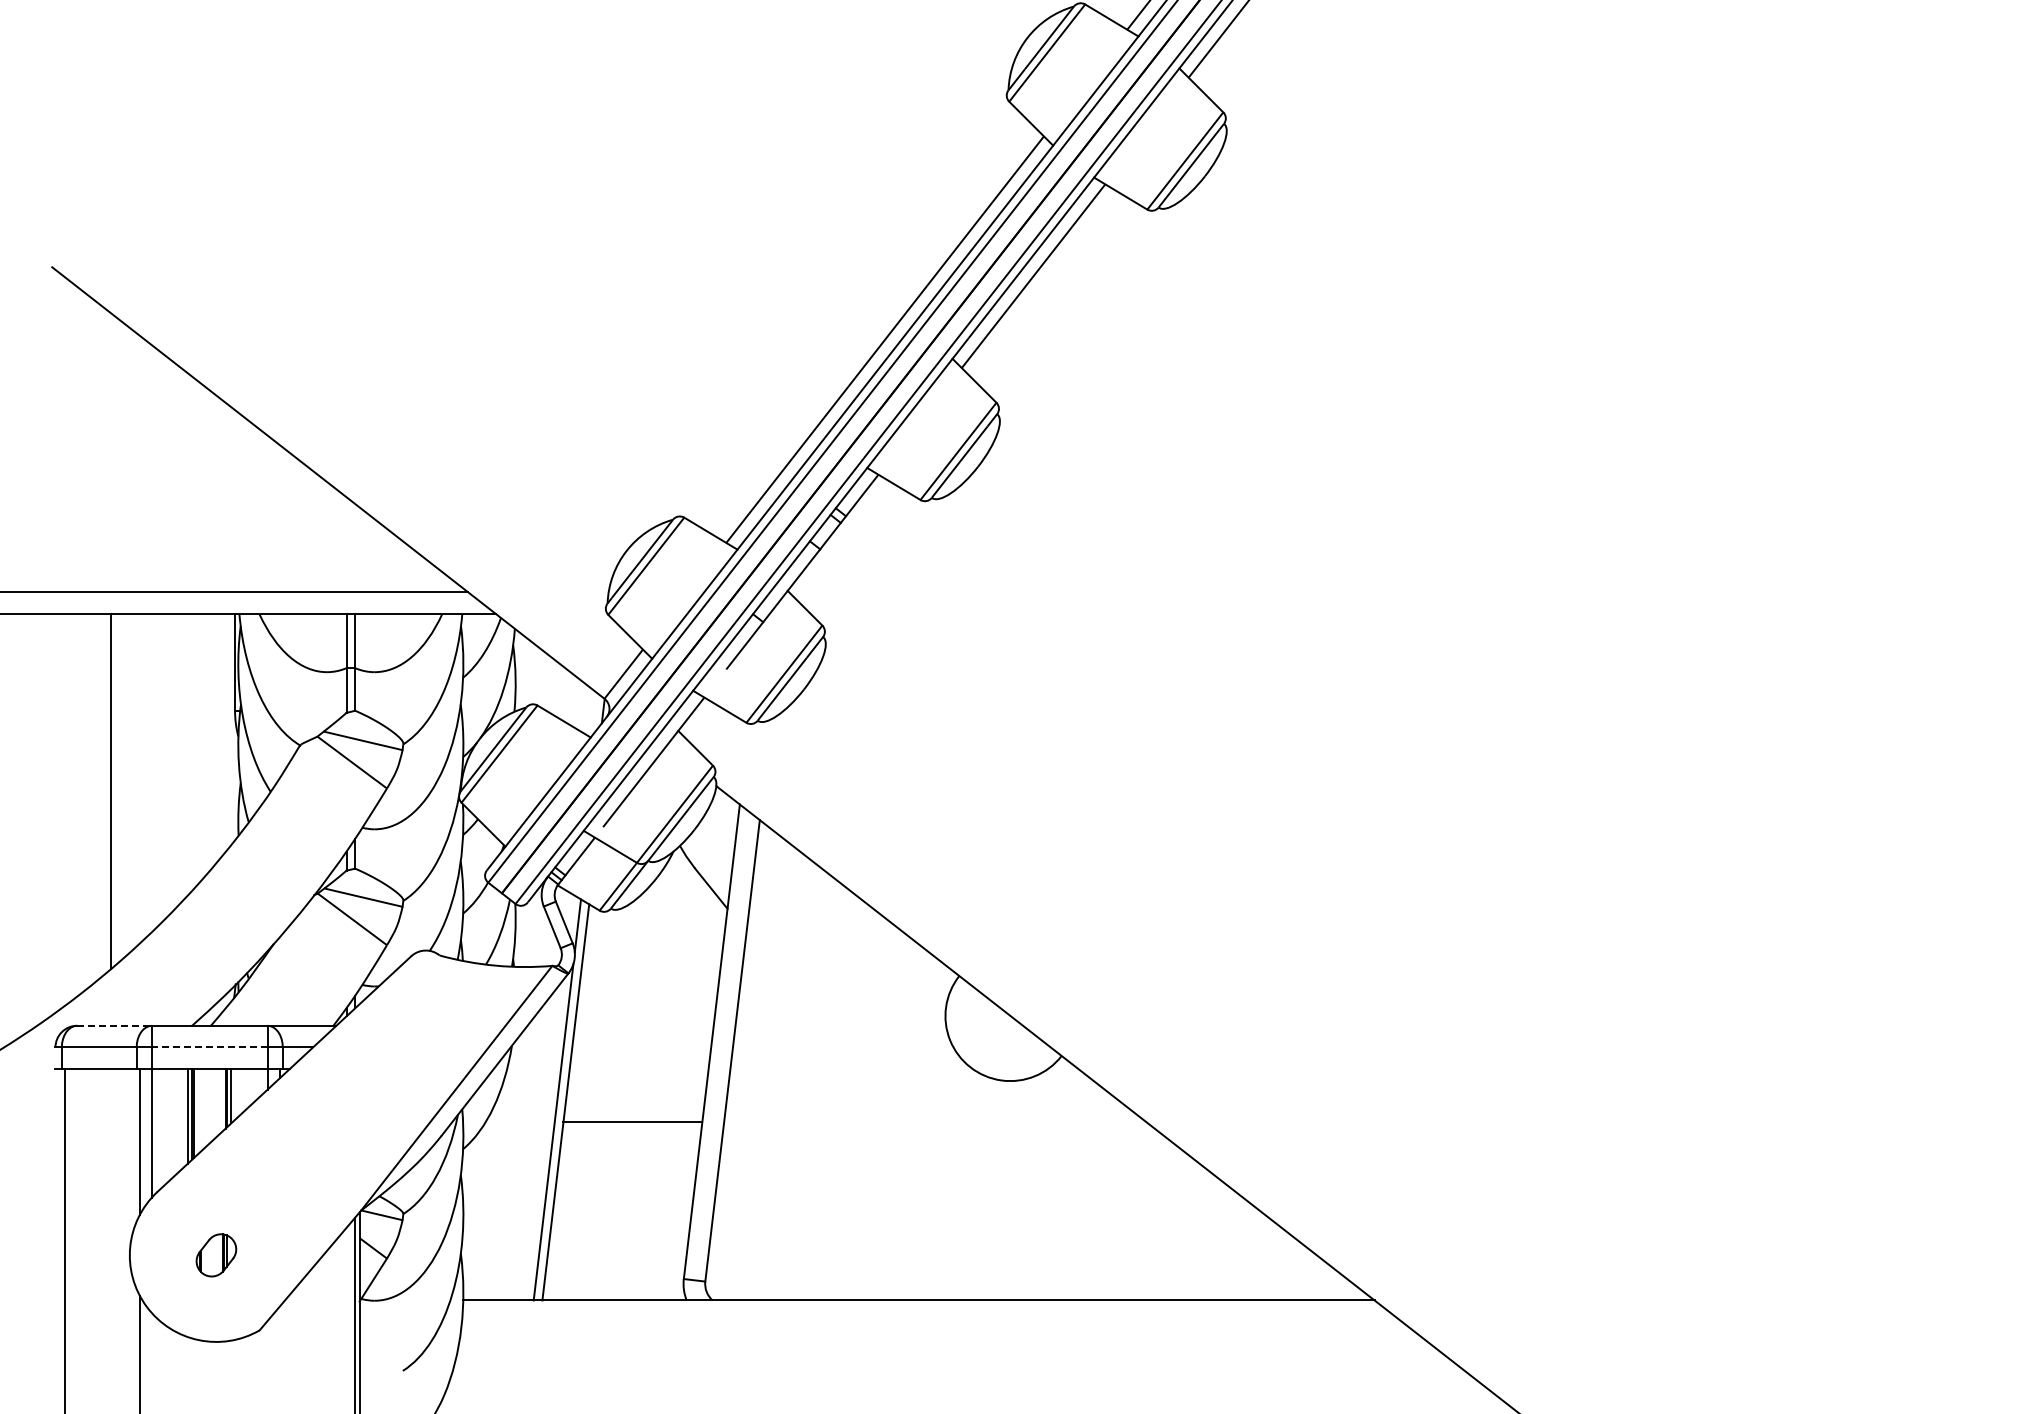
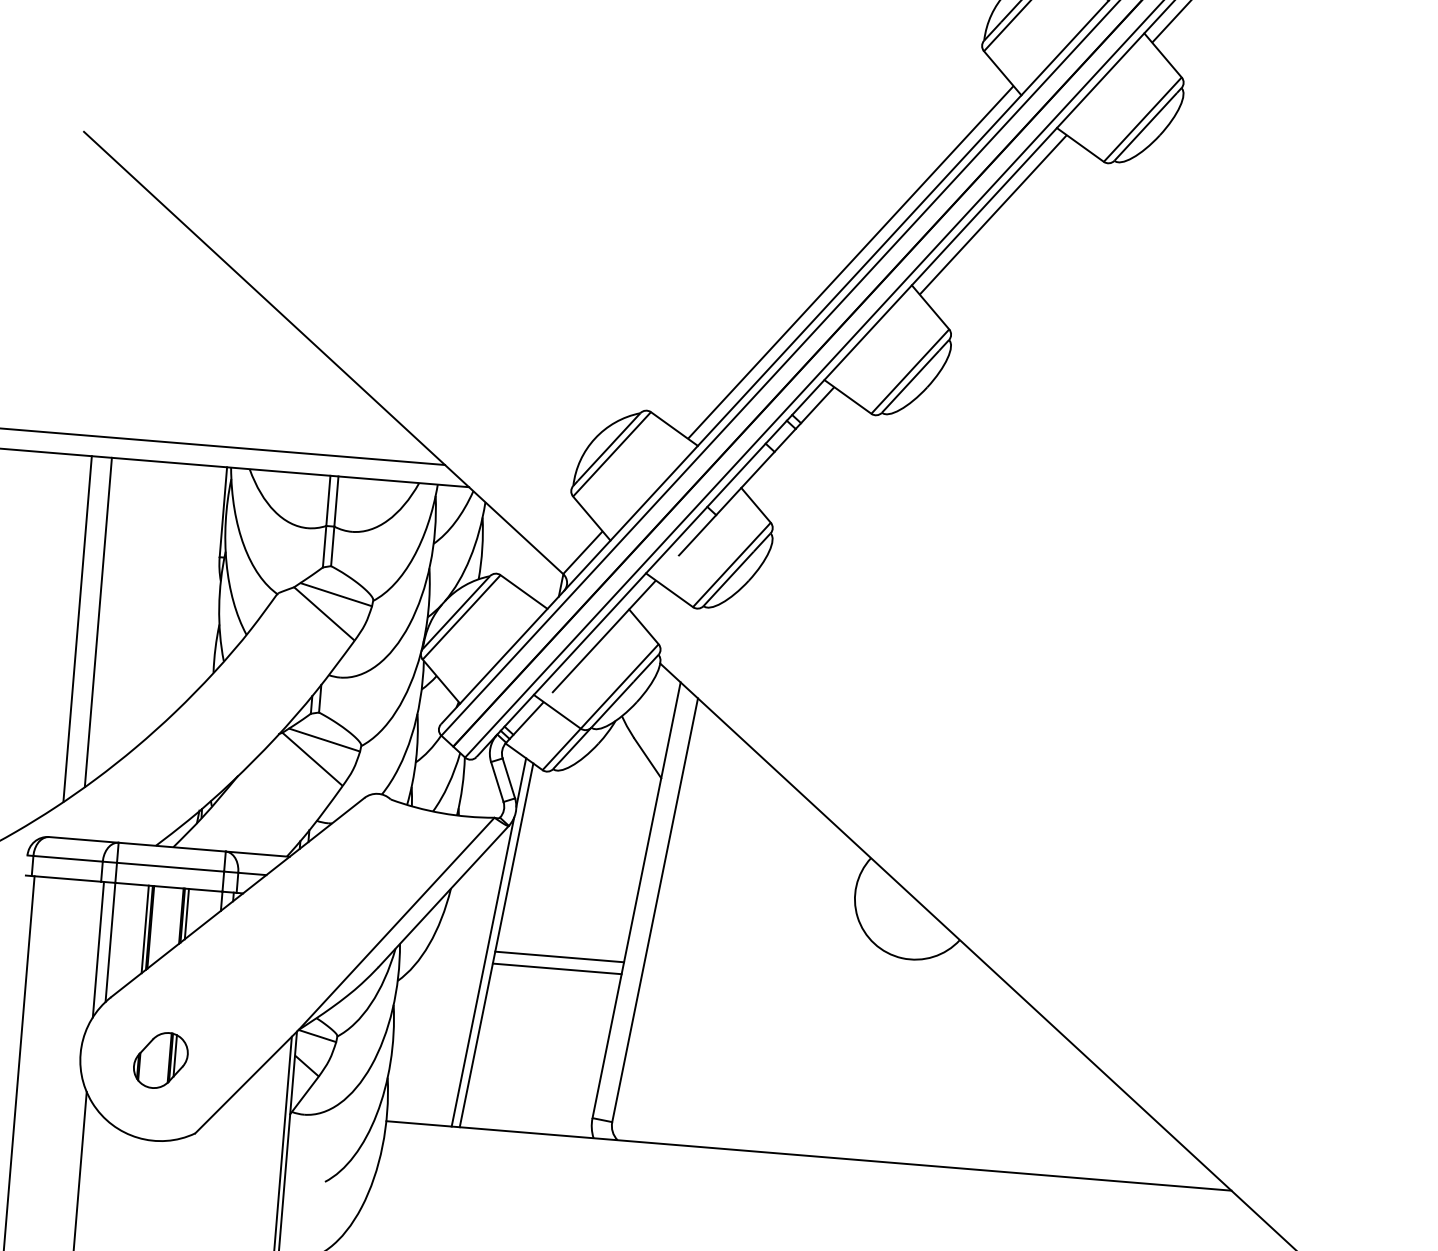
line: (89, 800) -> (77, 629), added
line: (115, 1025) -> (84, 839), dashed -> solid
line: (209, 1047) -> (170, 867), dashed -> solid
line: (634, 1109) -> (559, 957), added
part: (216, 1255) -> (160, 1060), size x1.43

